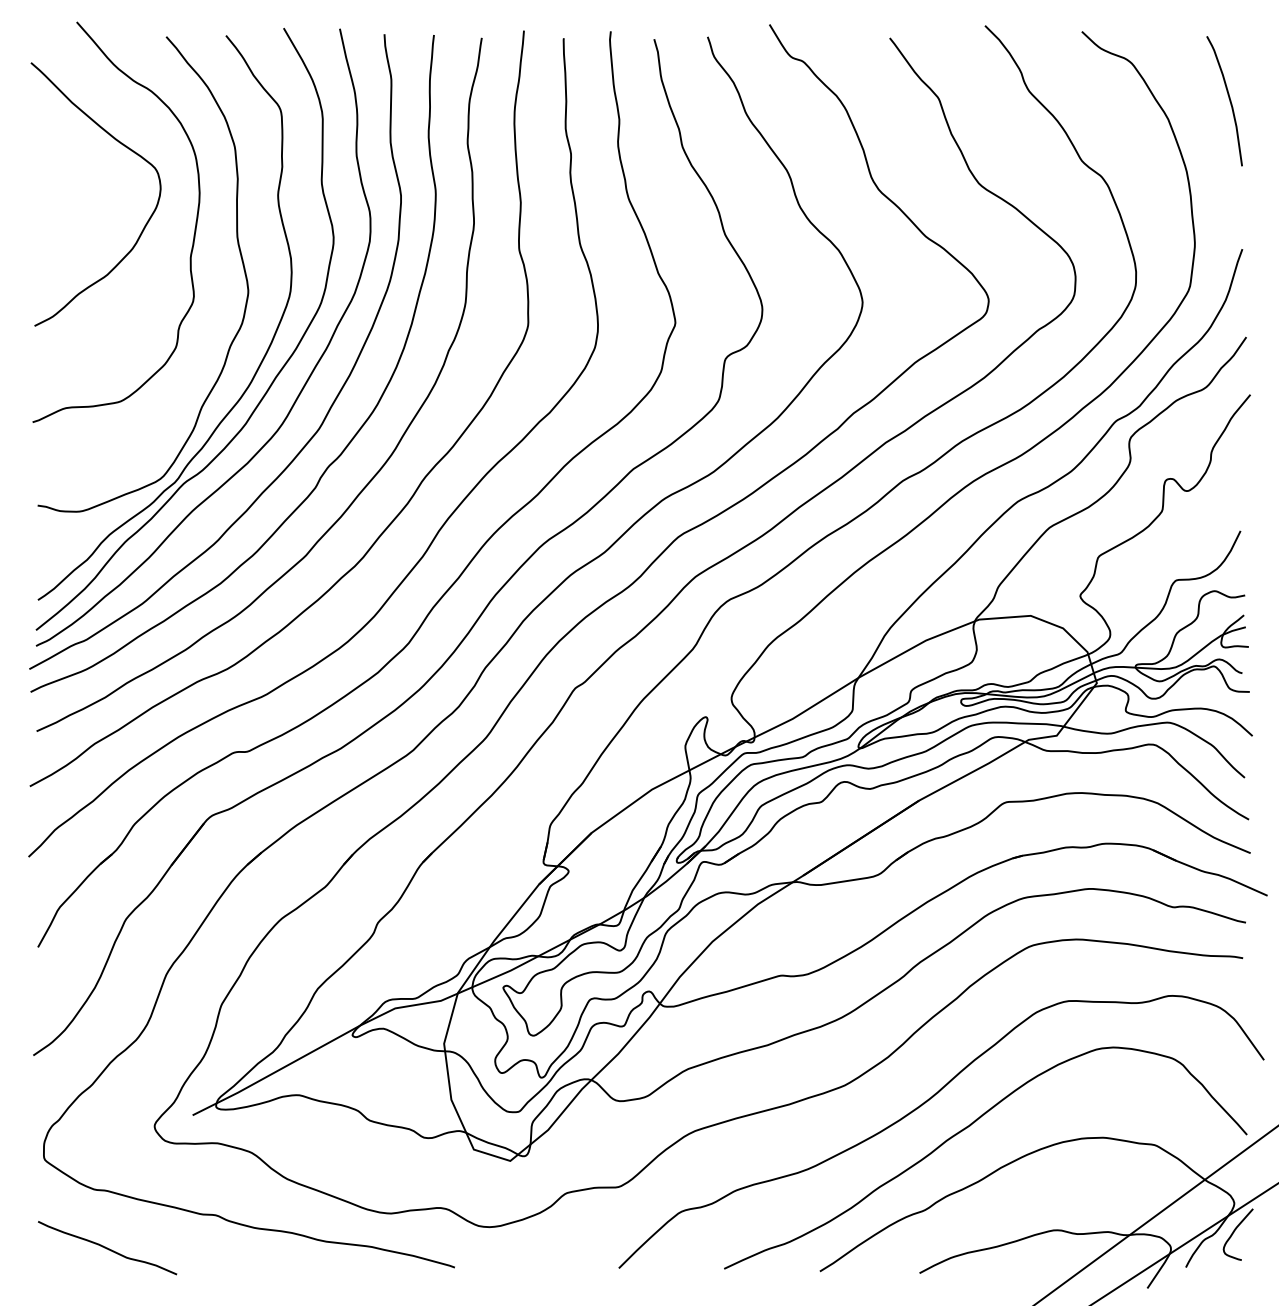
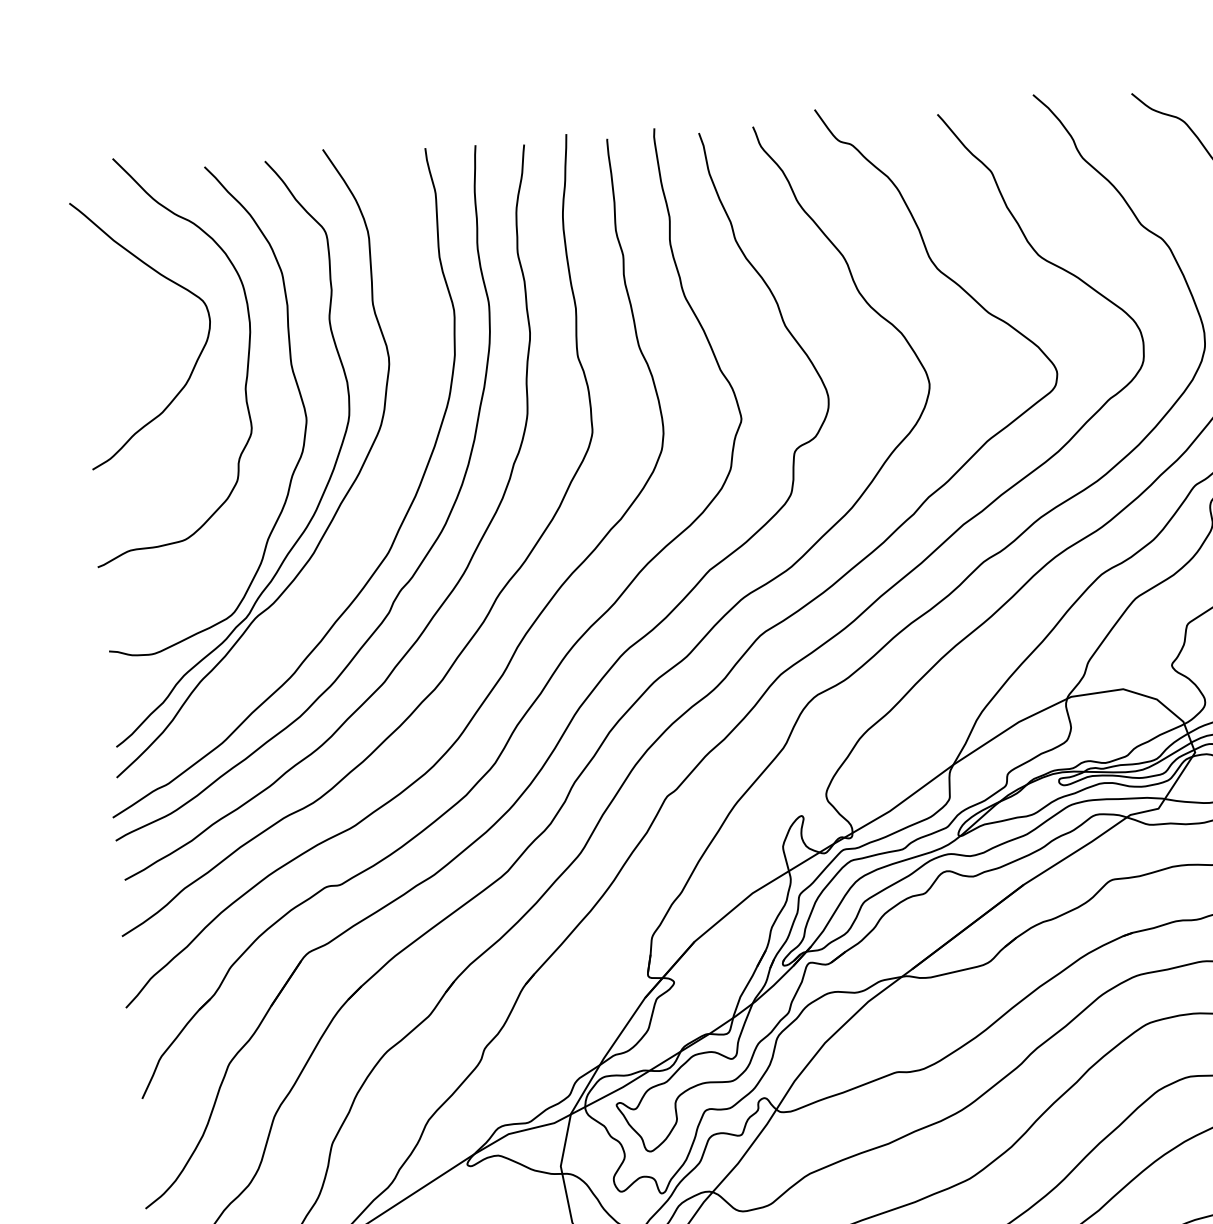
curve: (297, 395) -> (364, 520), removed

